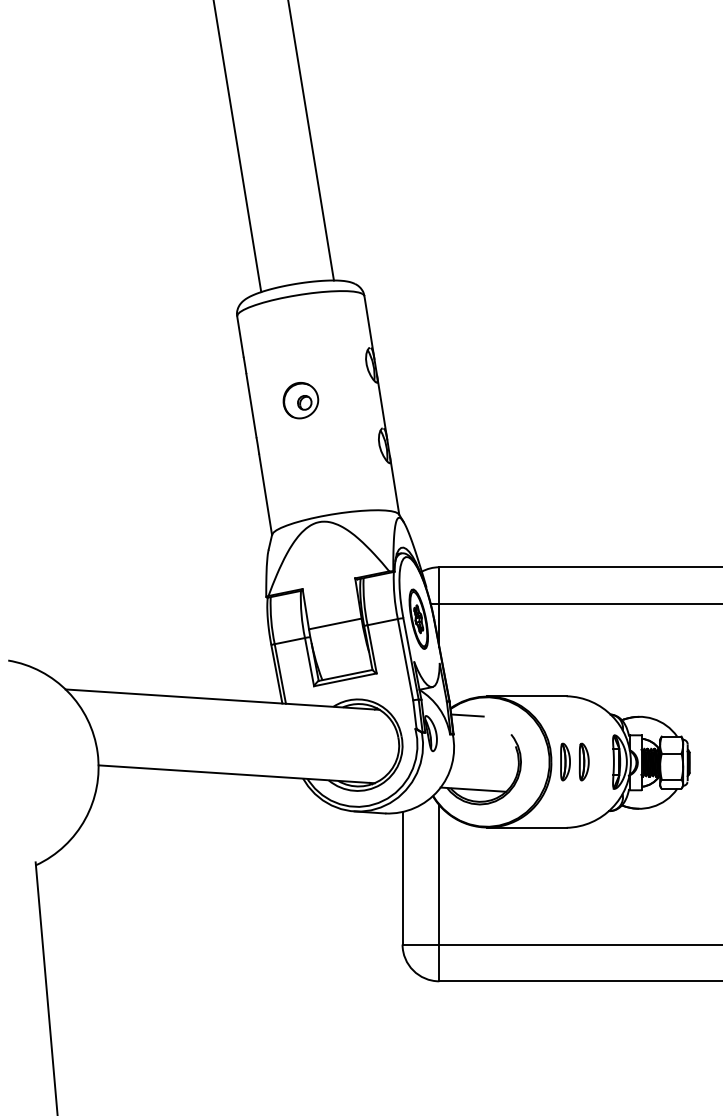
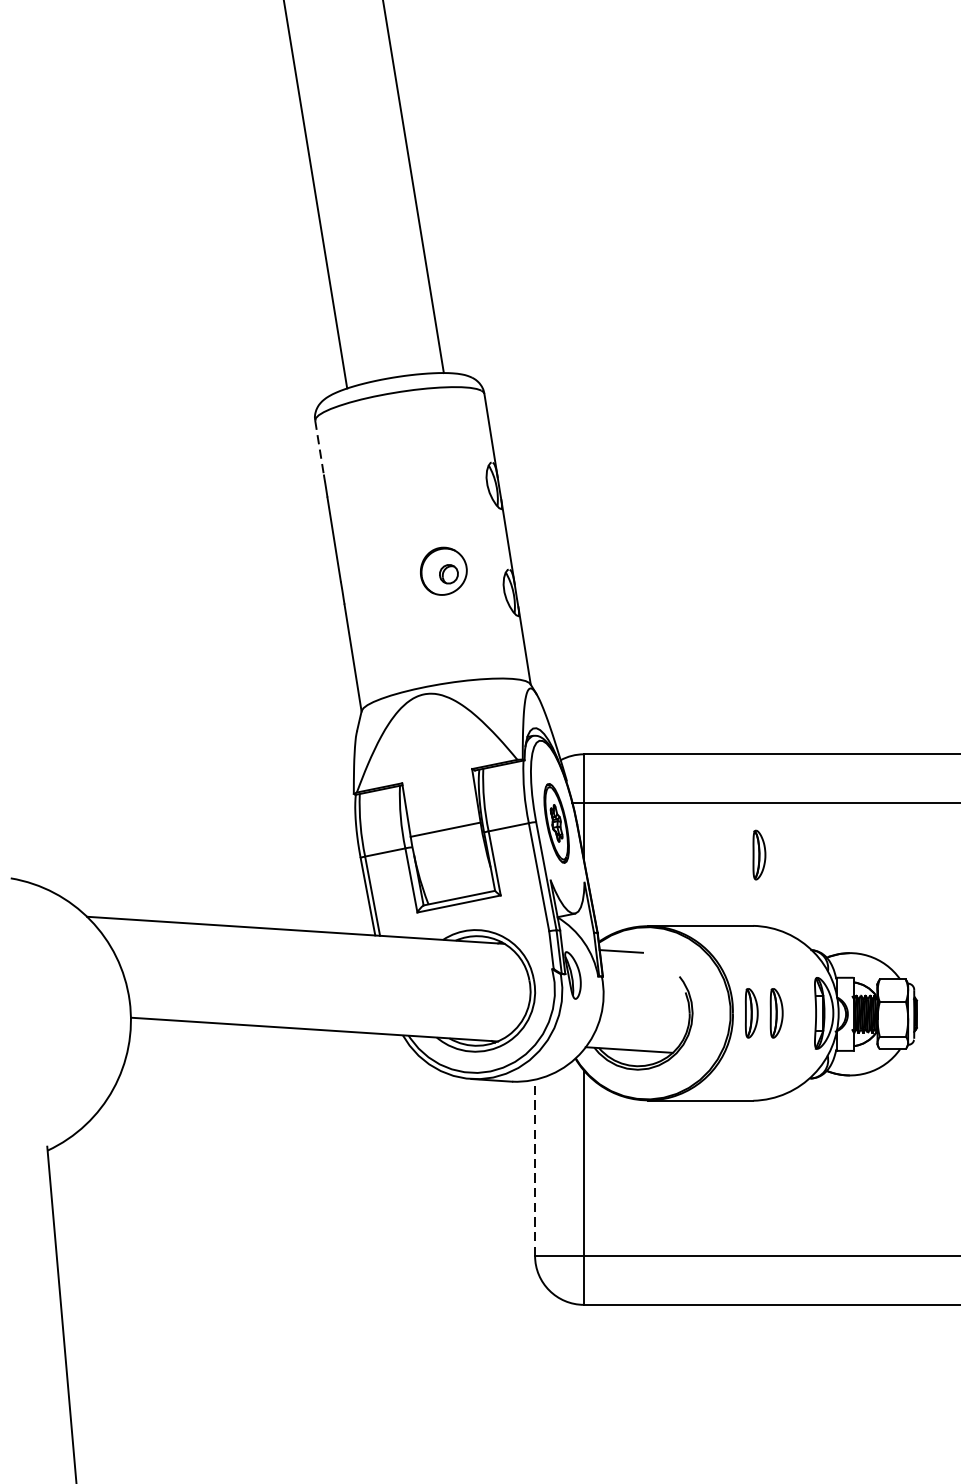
line: (240, 337) -> (319, 448), solid -> dashed
part: (300, 400) -> (443, 571), moved
part: (570, 642) -> (758, 854), added
line: (402, 877) -> (535, 1166), solid -> dashed

